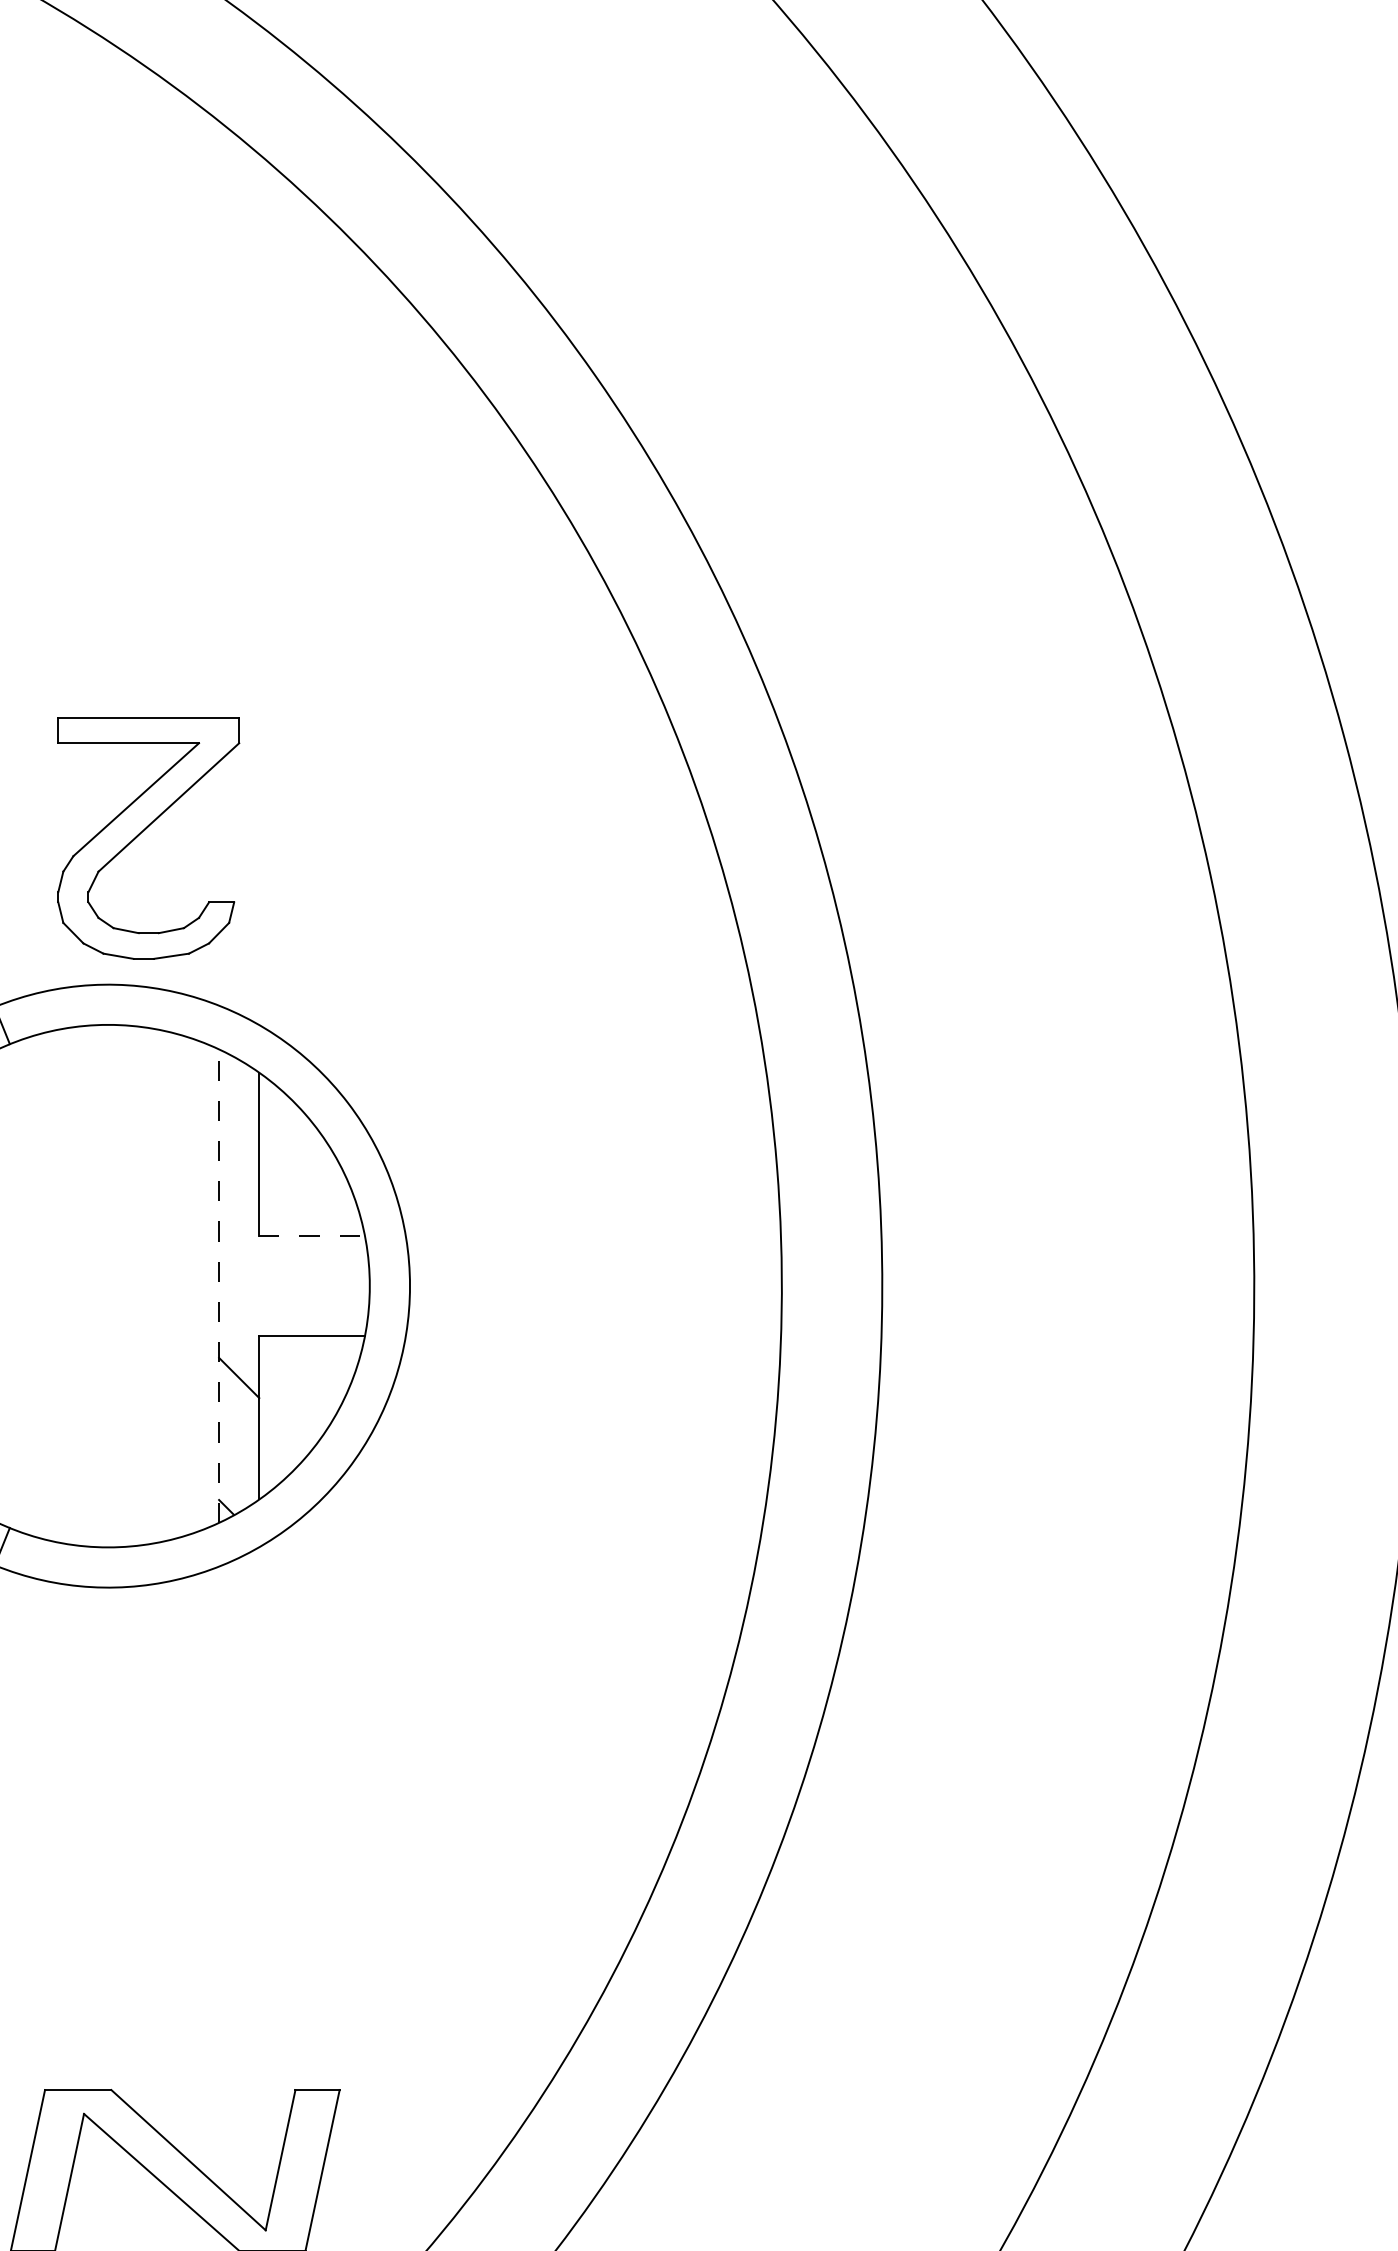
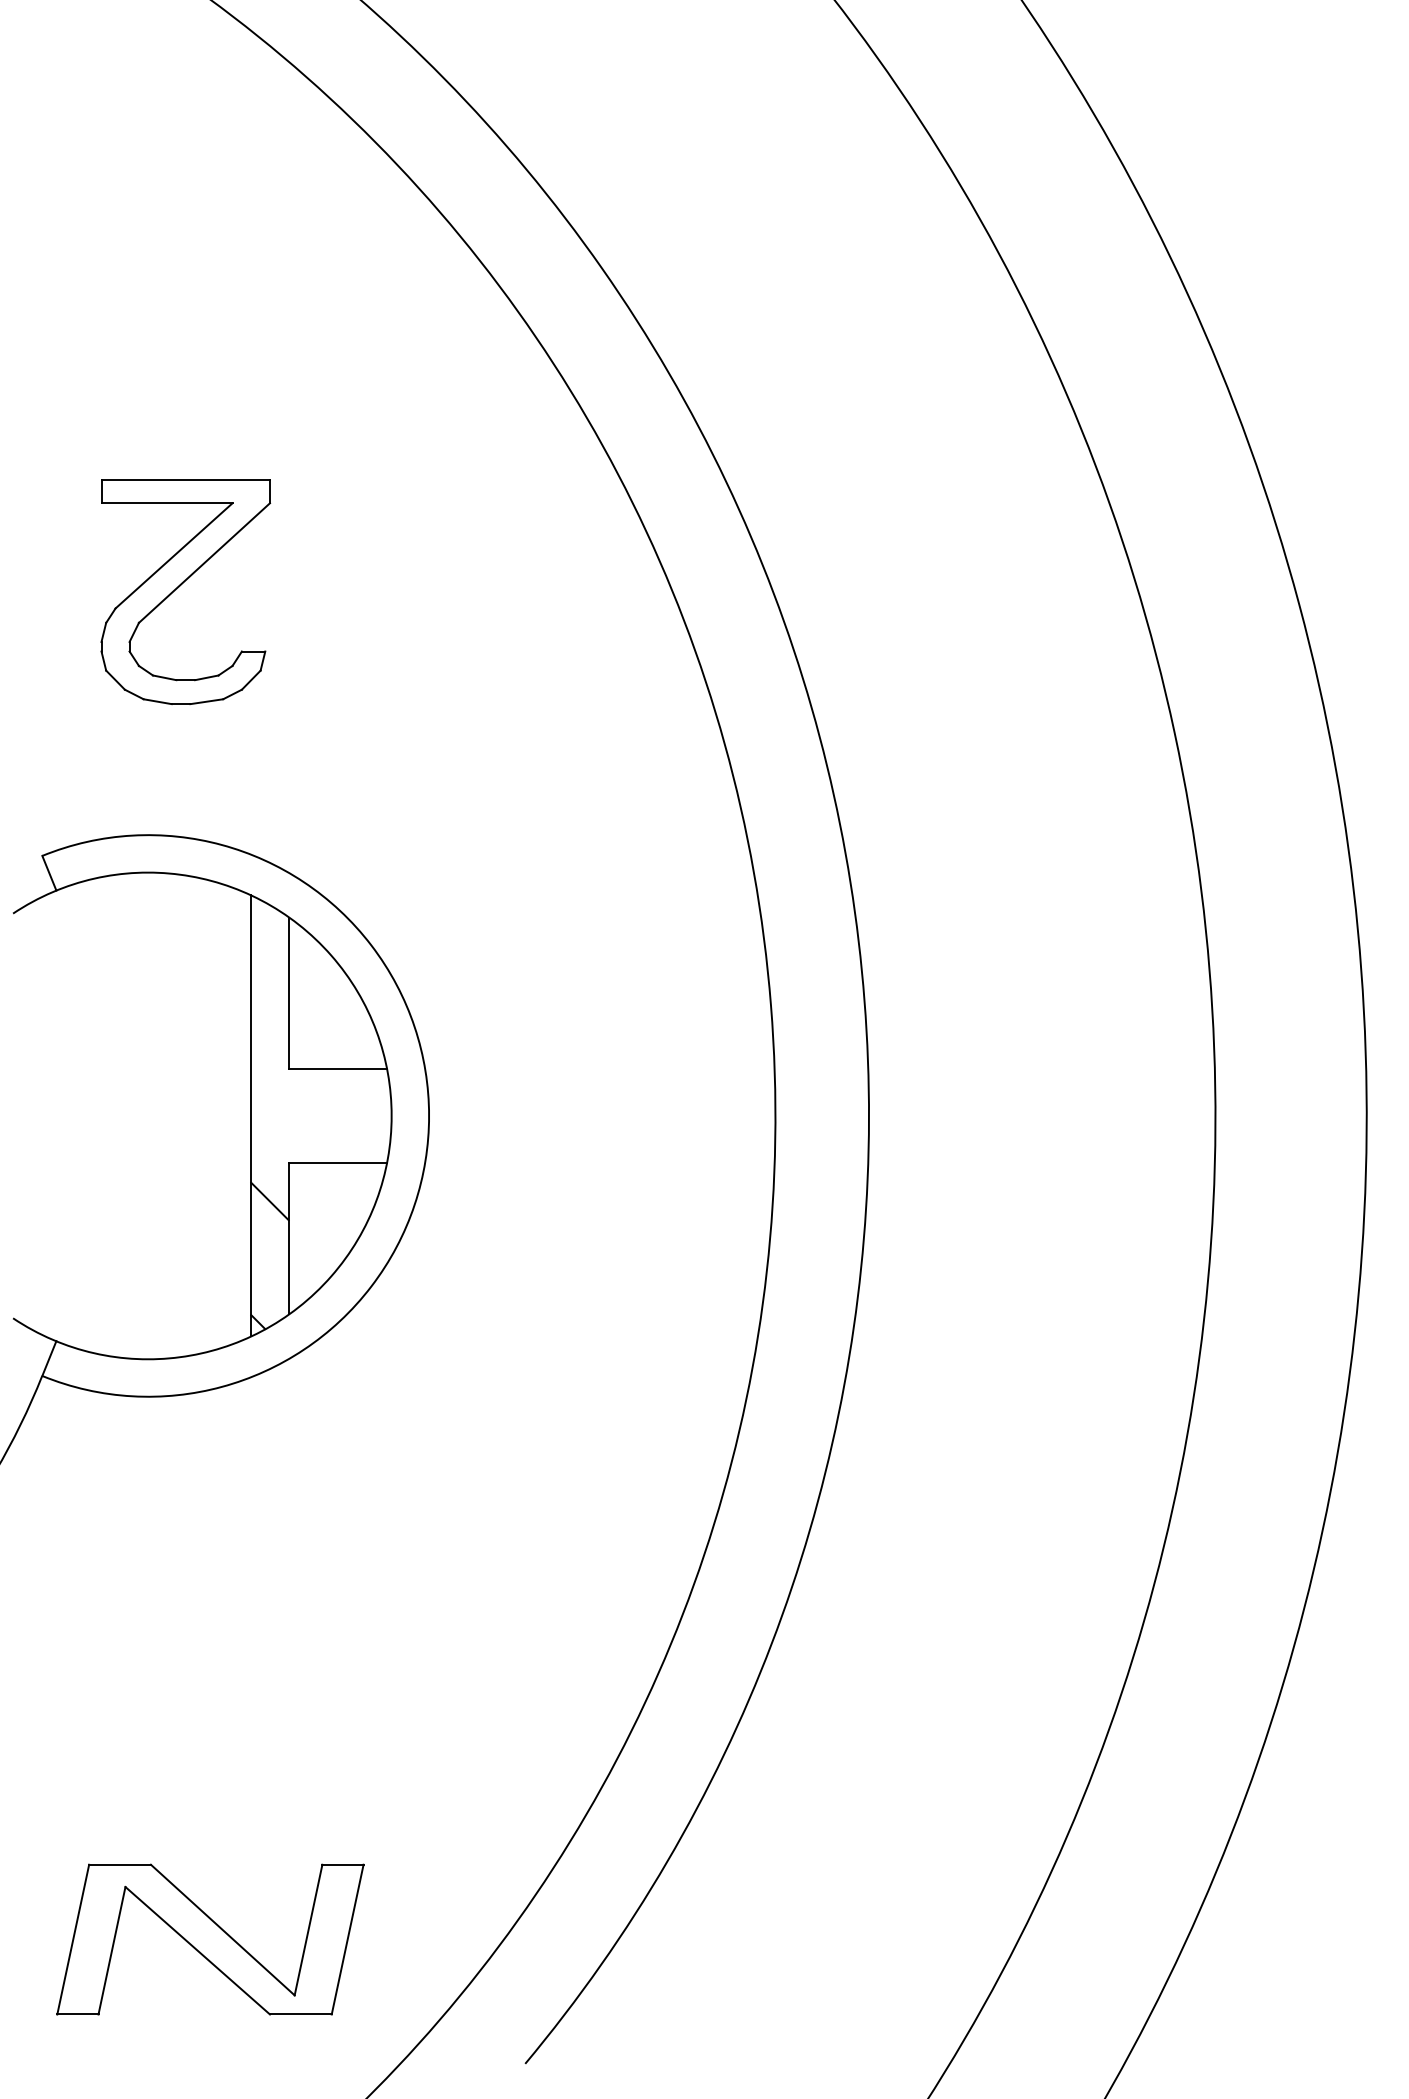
part: (143, 832) -> (180, 586), moved
line: (312, 1236) -> (338, 1069), dashed -> solid
line: (219, 1285) -> (251, 1115), dashed -> solid

